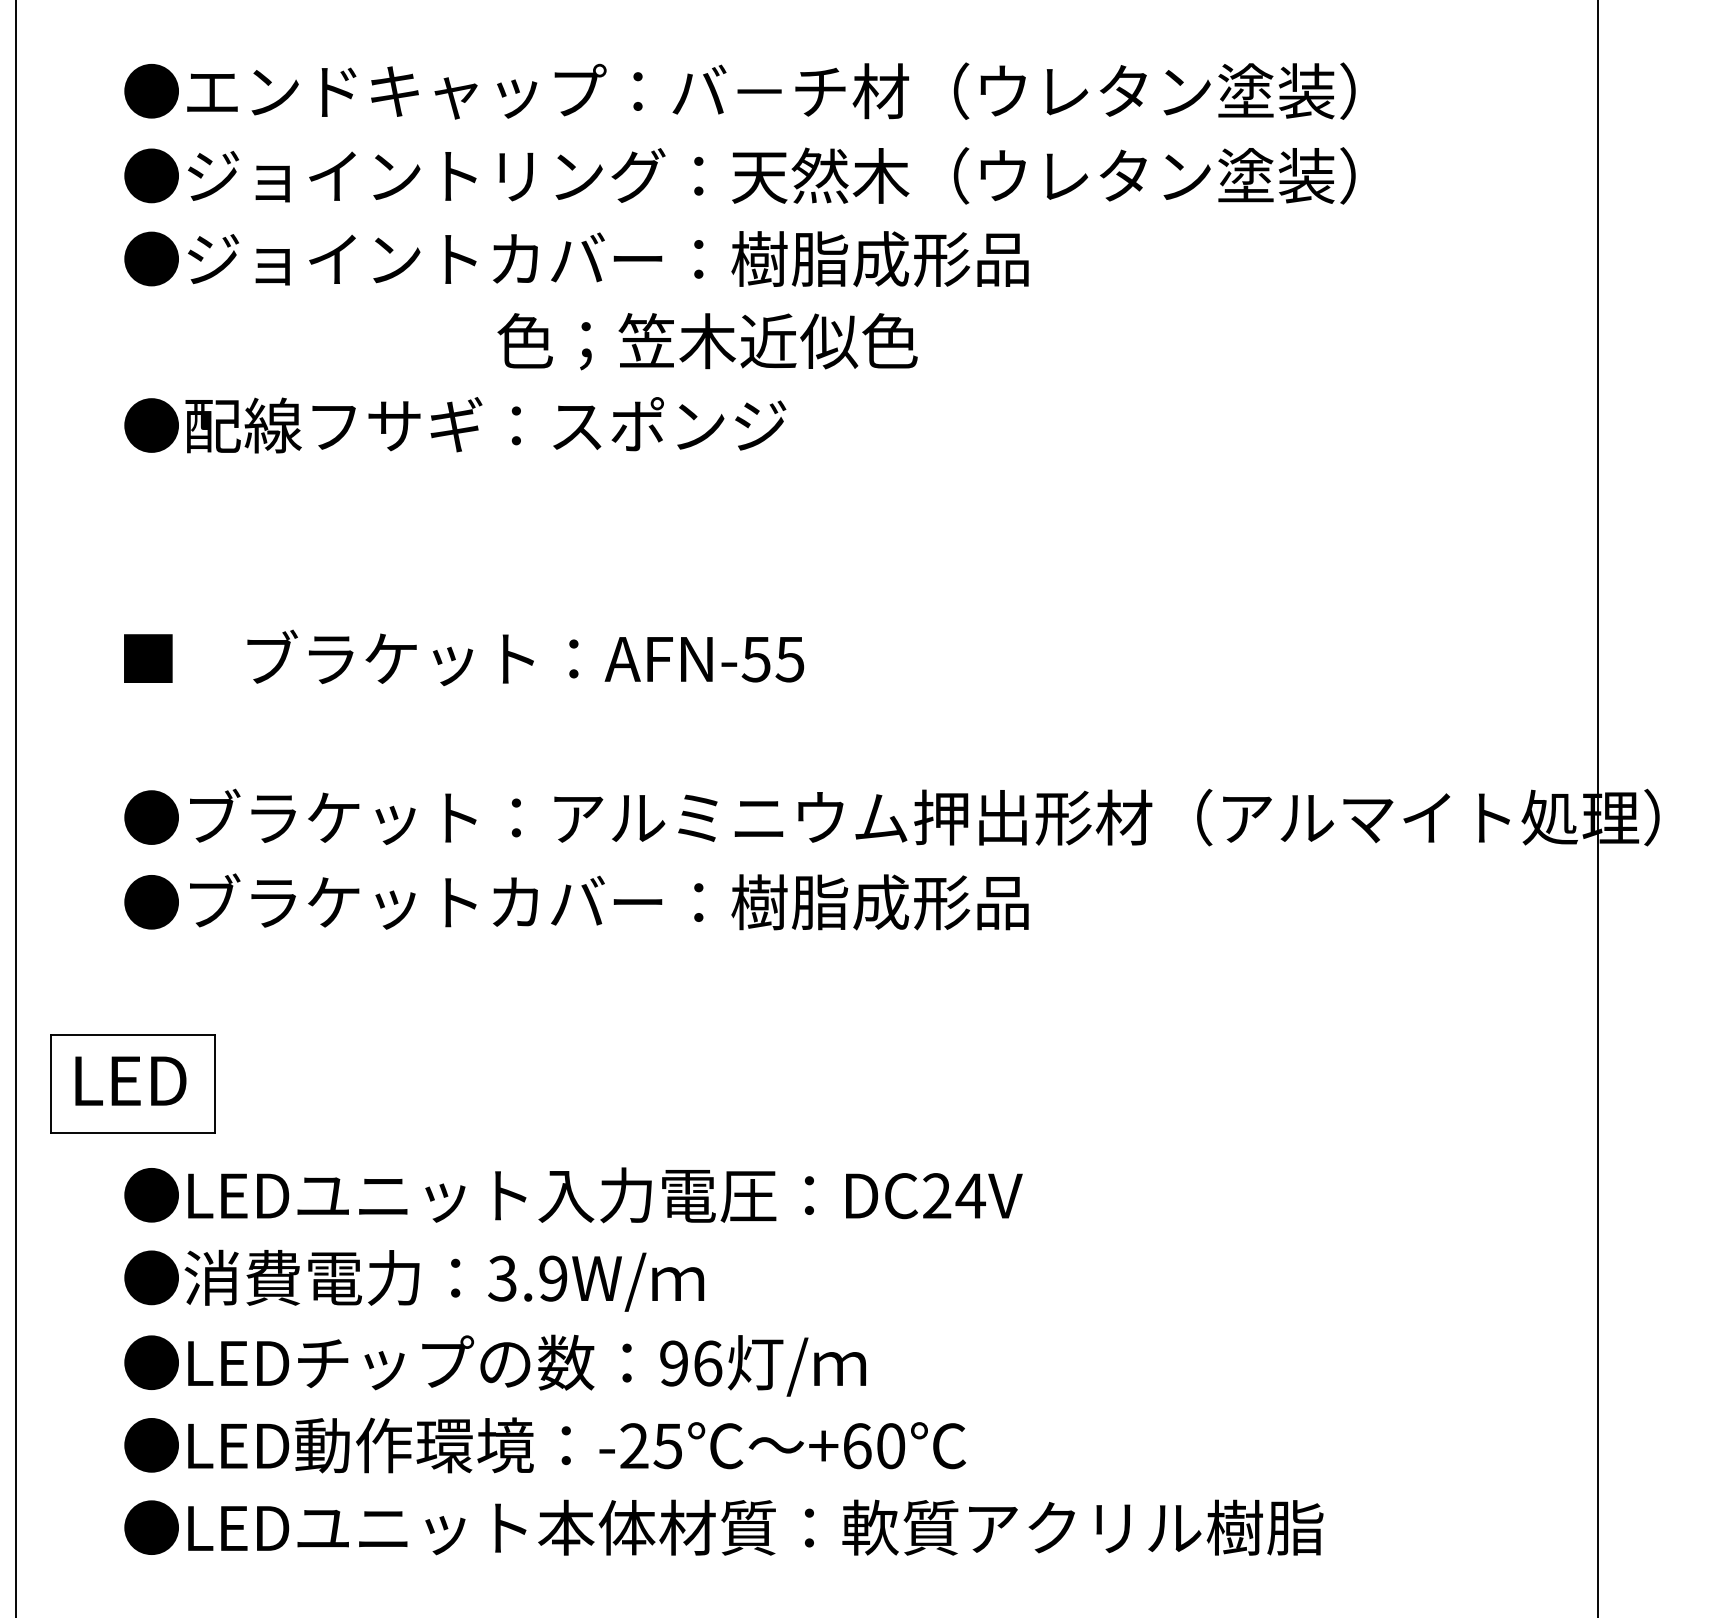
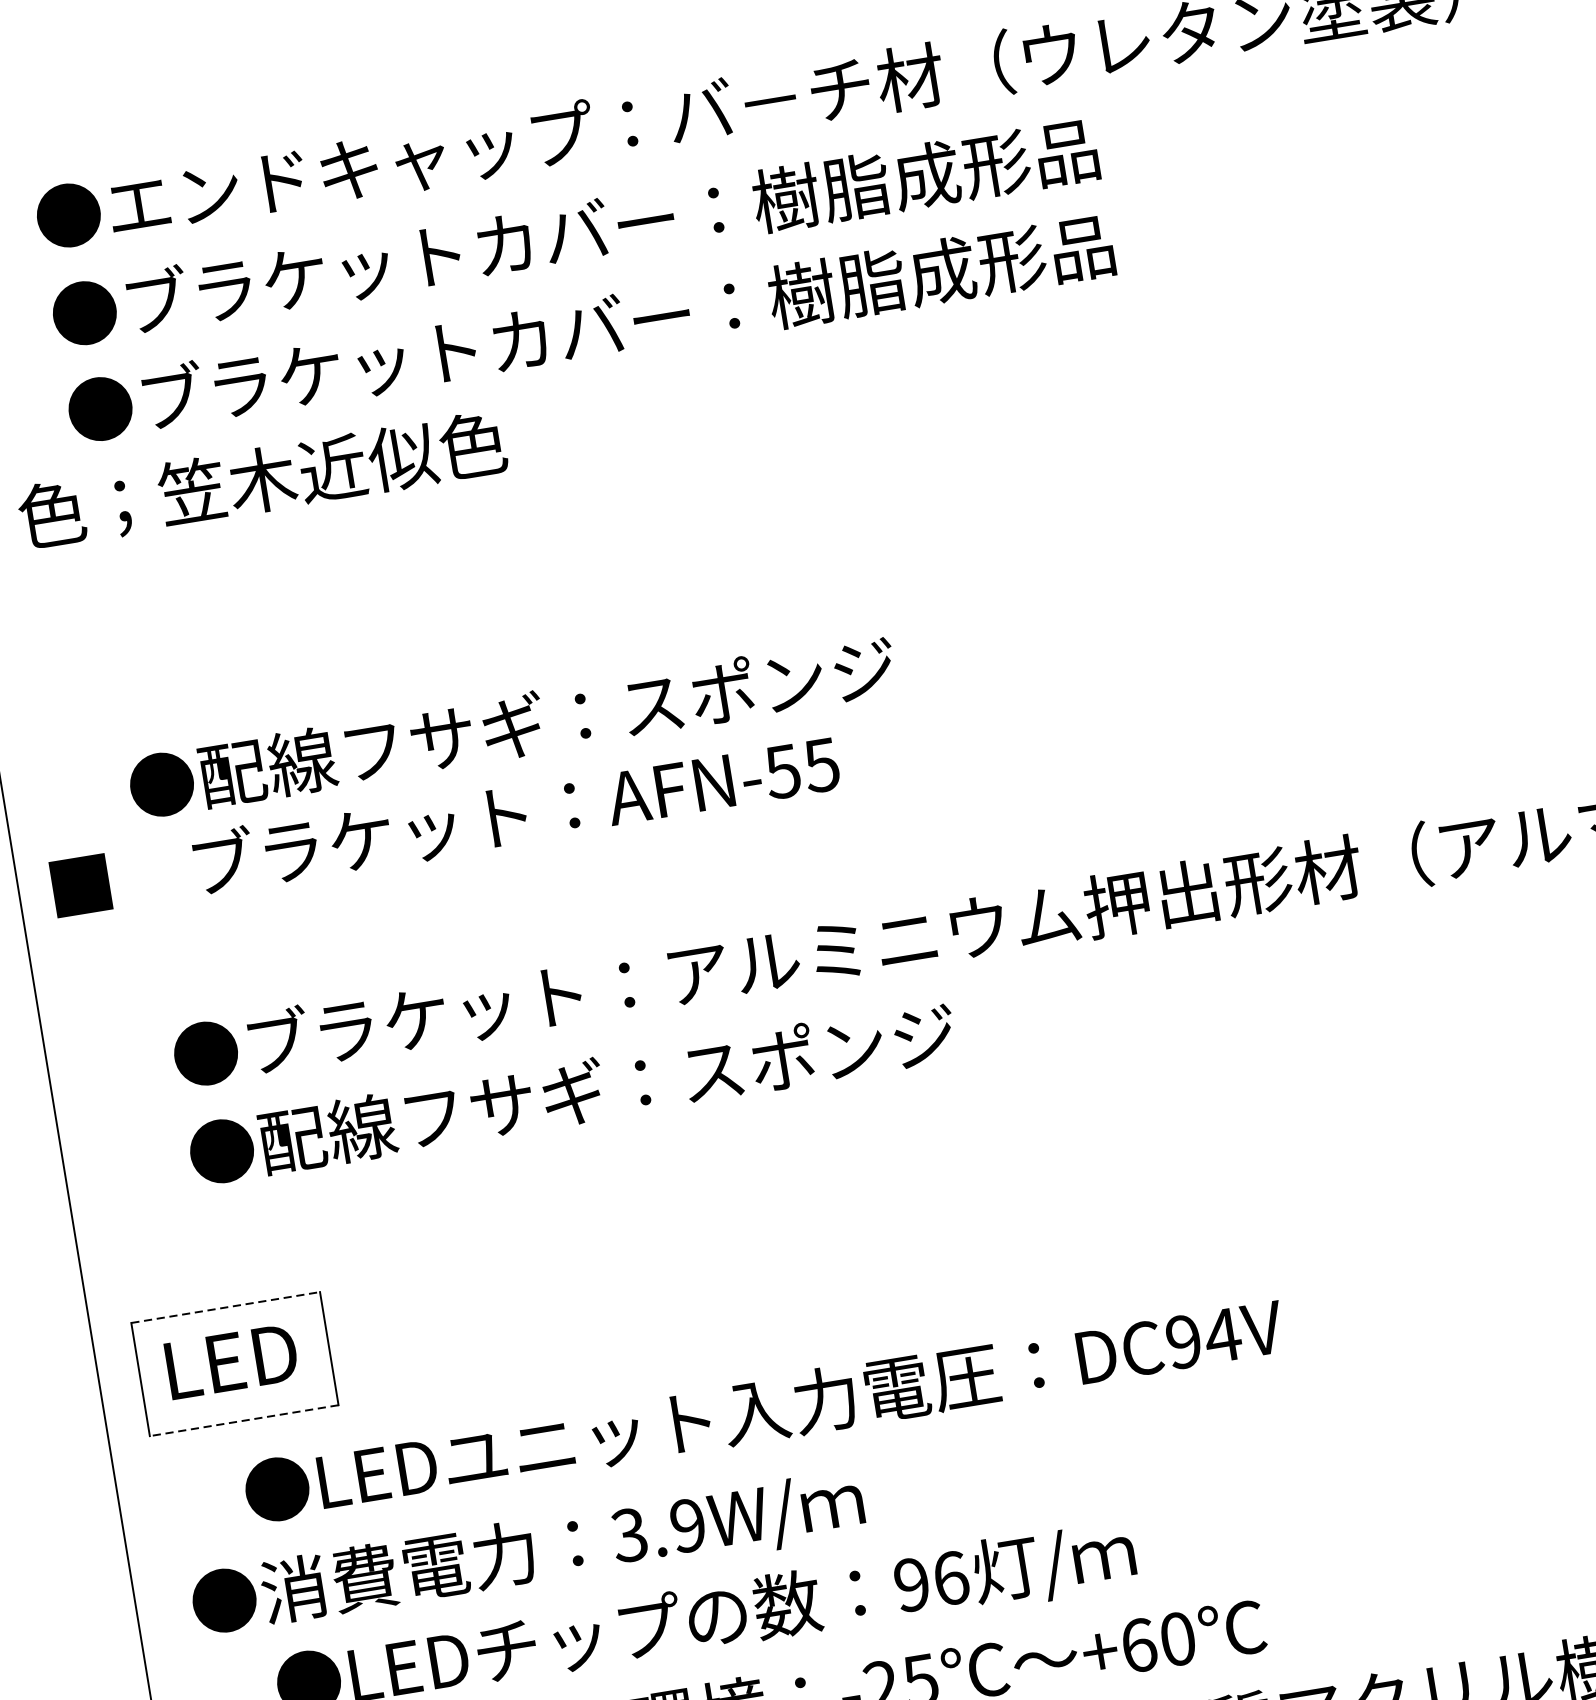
text: (771, 175) -> (799, 195), ●ジョイントリング：天然木（ウレタン塗装） -> ●ブラケットカバー：樹脂成形品
text: (304, 258) -> (276, 379), ●ジョイントカバー：樹脂成形品 -> ●ブラケットカバー：樹脂成形品
text: (707, 341) -> (262, 480), moved
text: (455, 425) -> (512, 727), moved
text: (464, 657) -> (445, 824), moved
text: (606, 901) -> (746, 1064), ●ブラケットカバー：樹脂成形品 -> ●配線フサギ：スポンジ
line: (133, 1034) -> (226, 1307), solid -> dashed
line: (133, 1132) -> (244, 1420), solid -> dashed
text: (937, 1196) -> (1184, 1342), DC24V -> DC94V
text: (414, 1280) -> (528, 1554), moved

